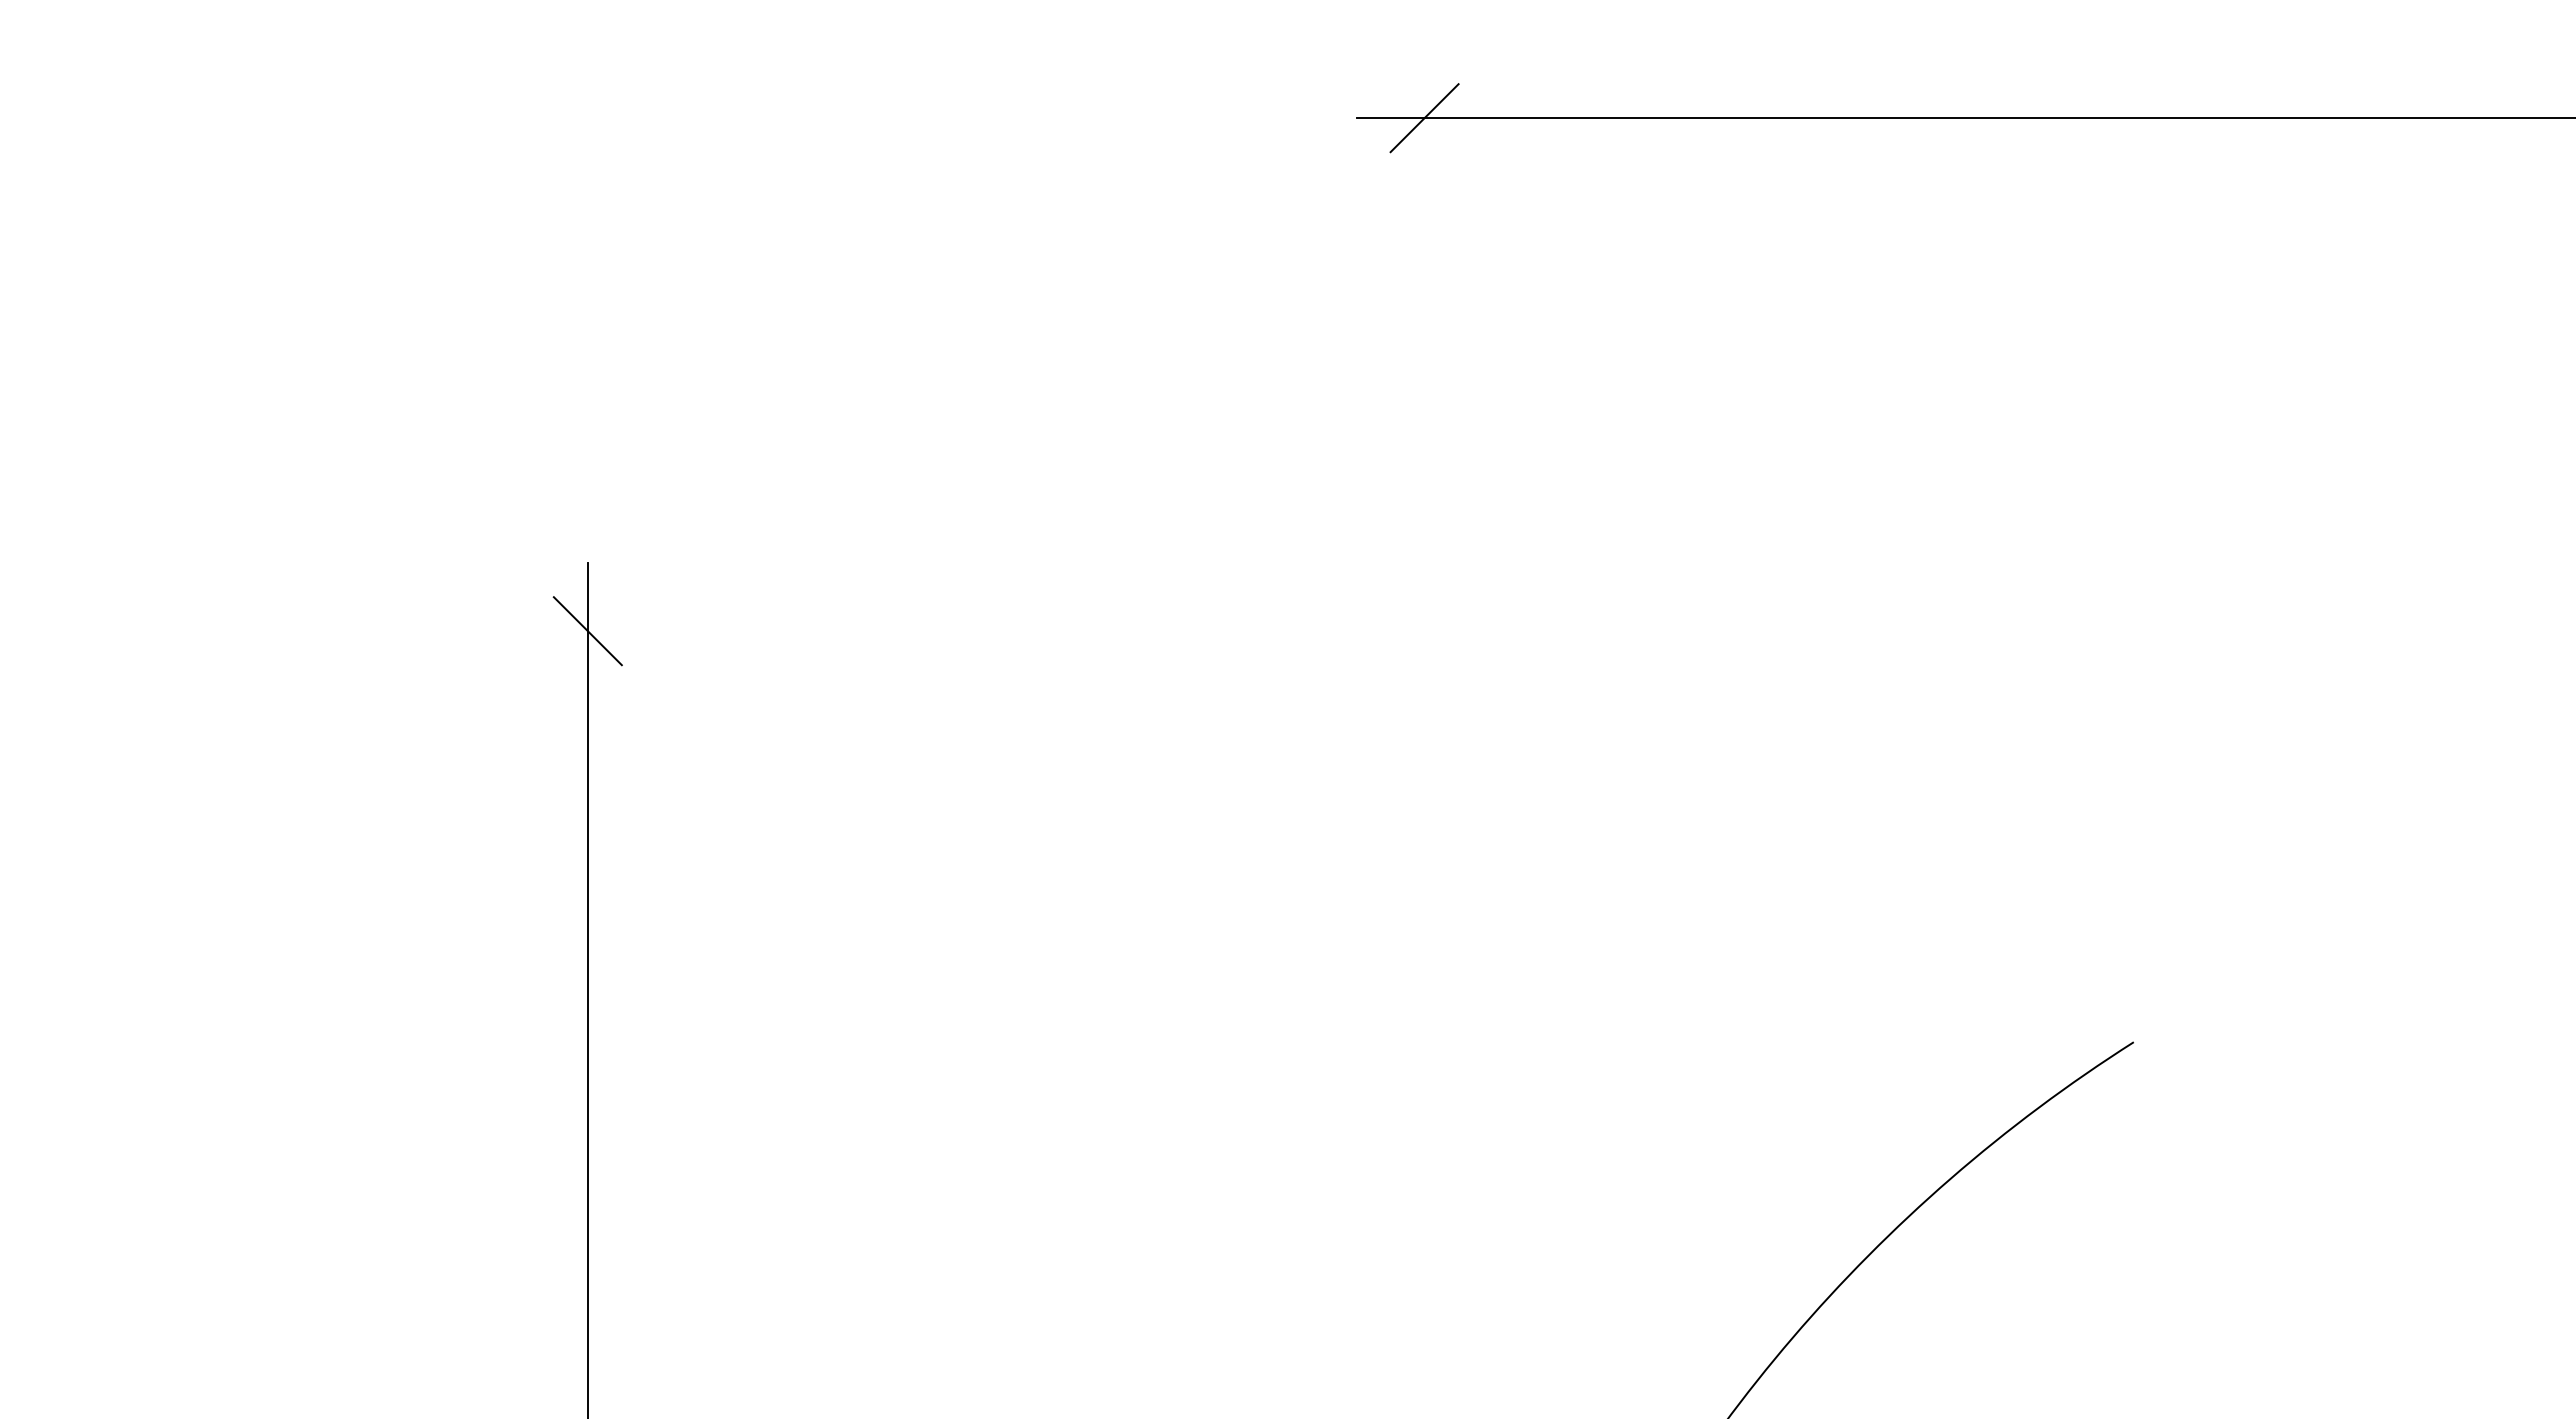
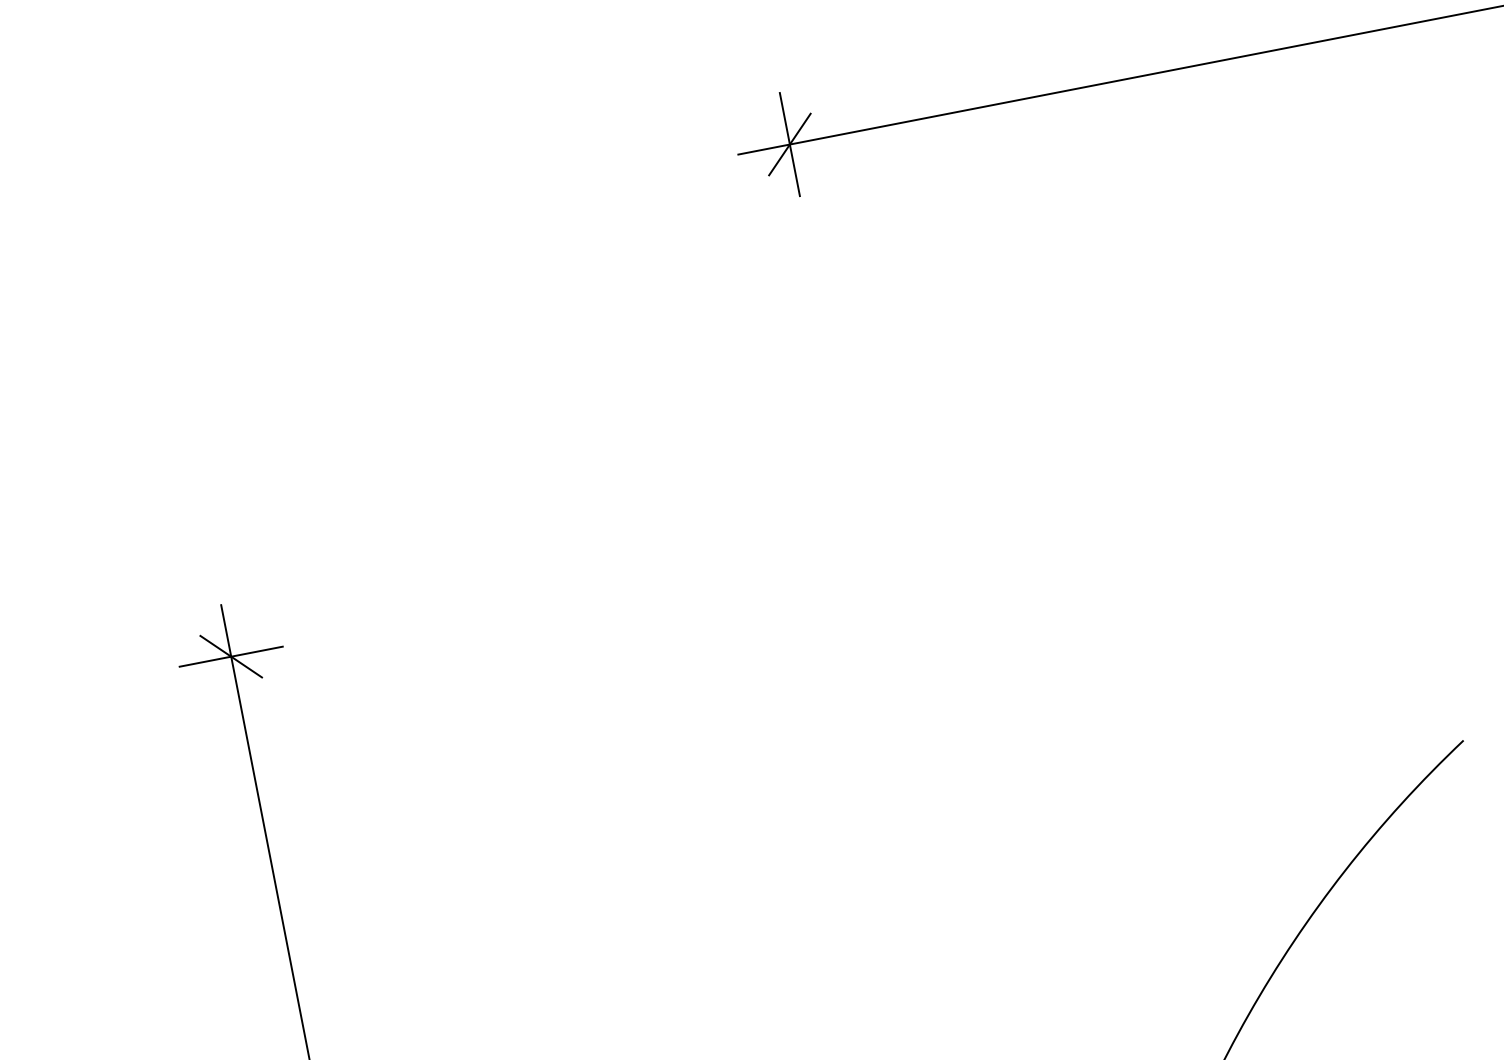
line: (1424, 118) -> (789, 144), added
line: (587, 631) -> (230, 657), added

